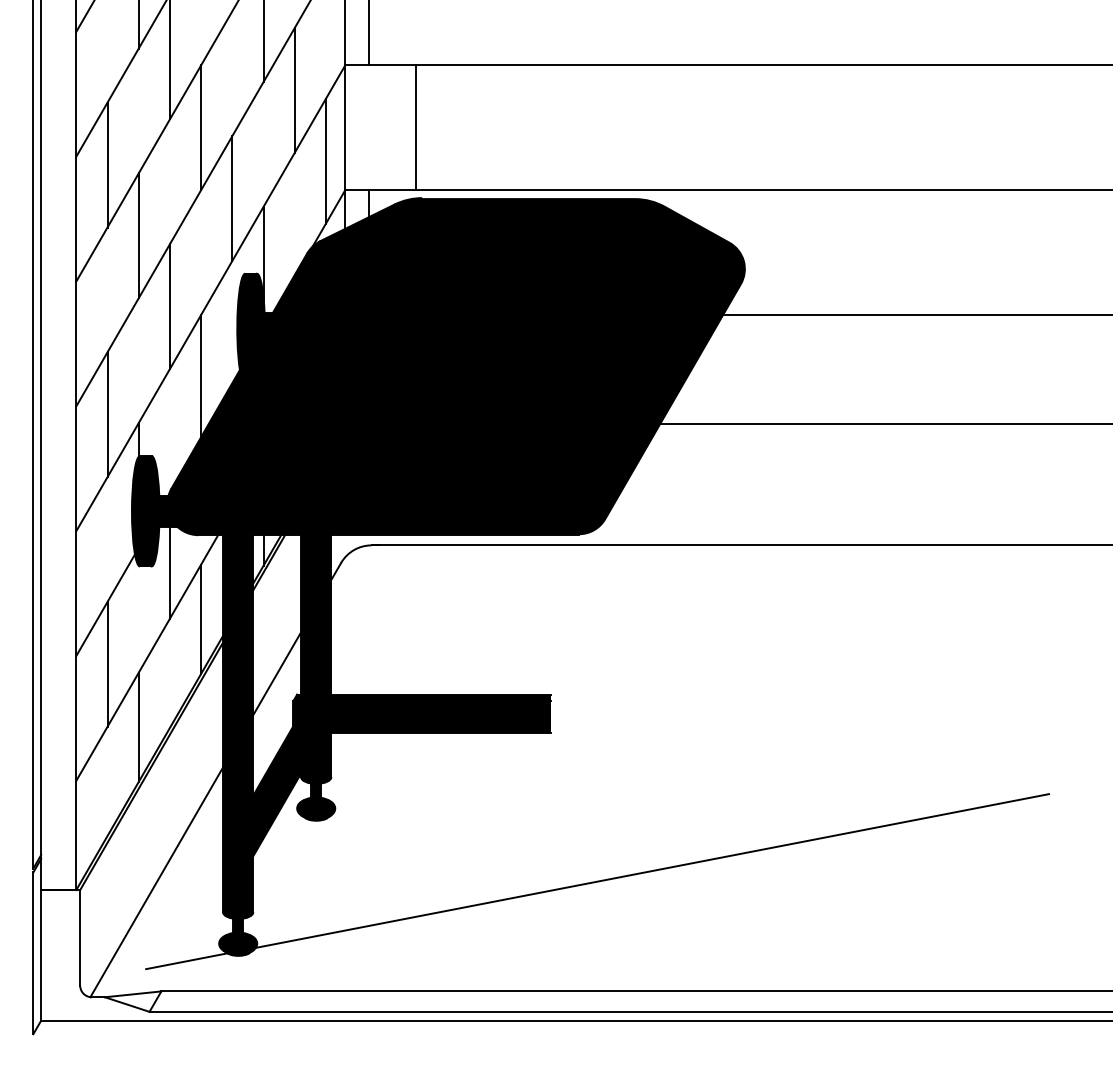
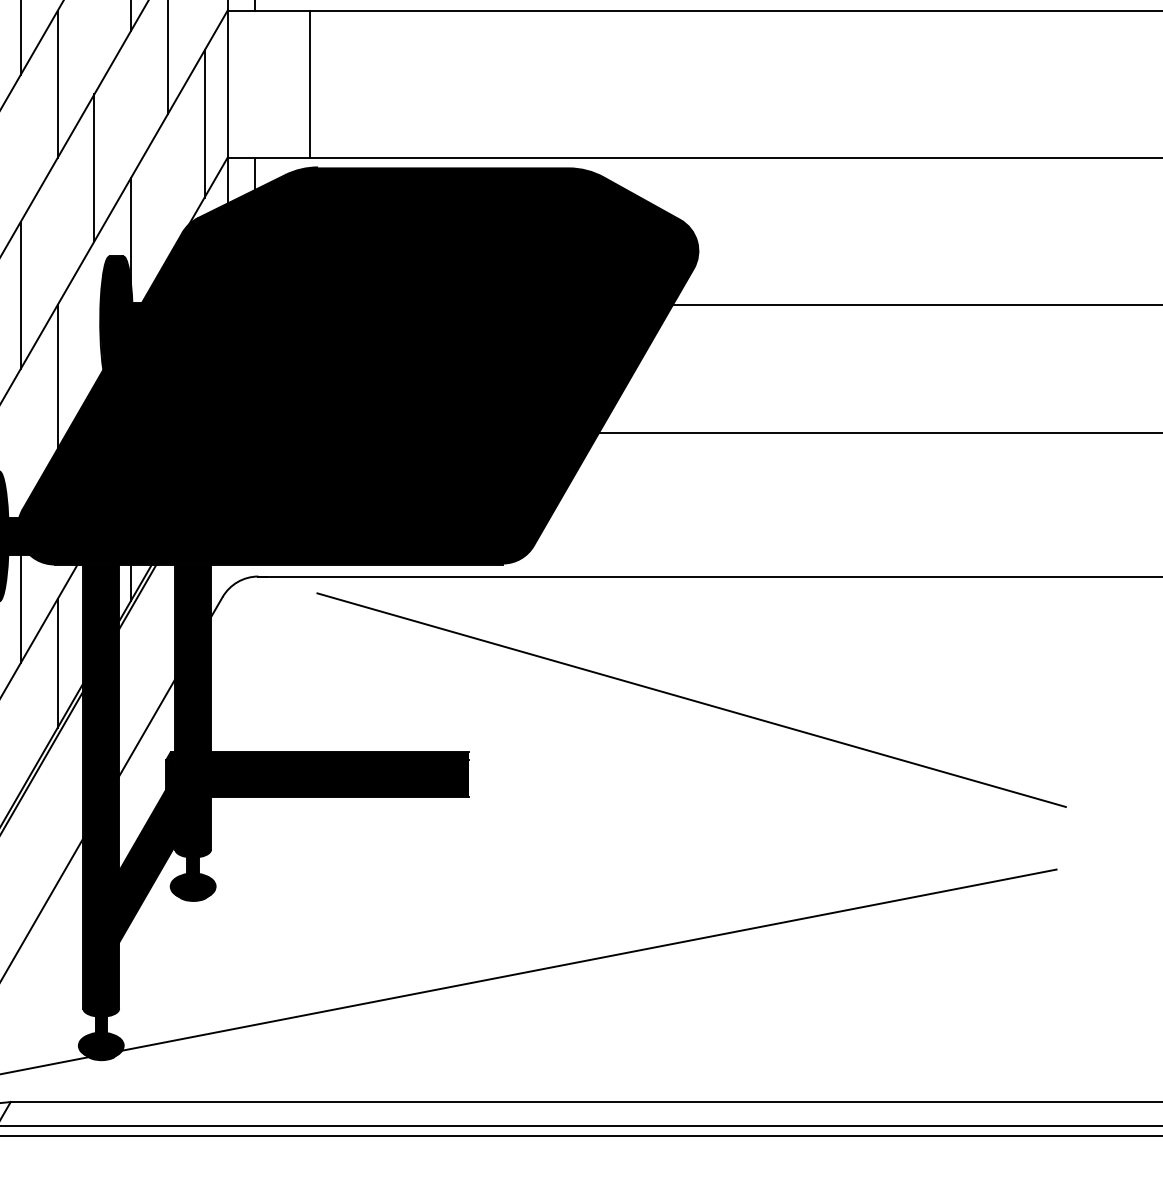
line: (738, 650) -> (690, 700), added

